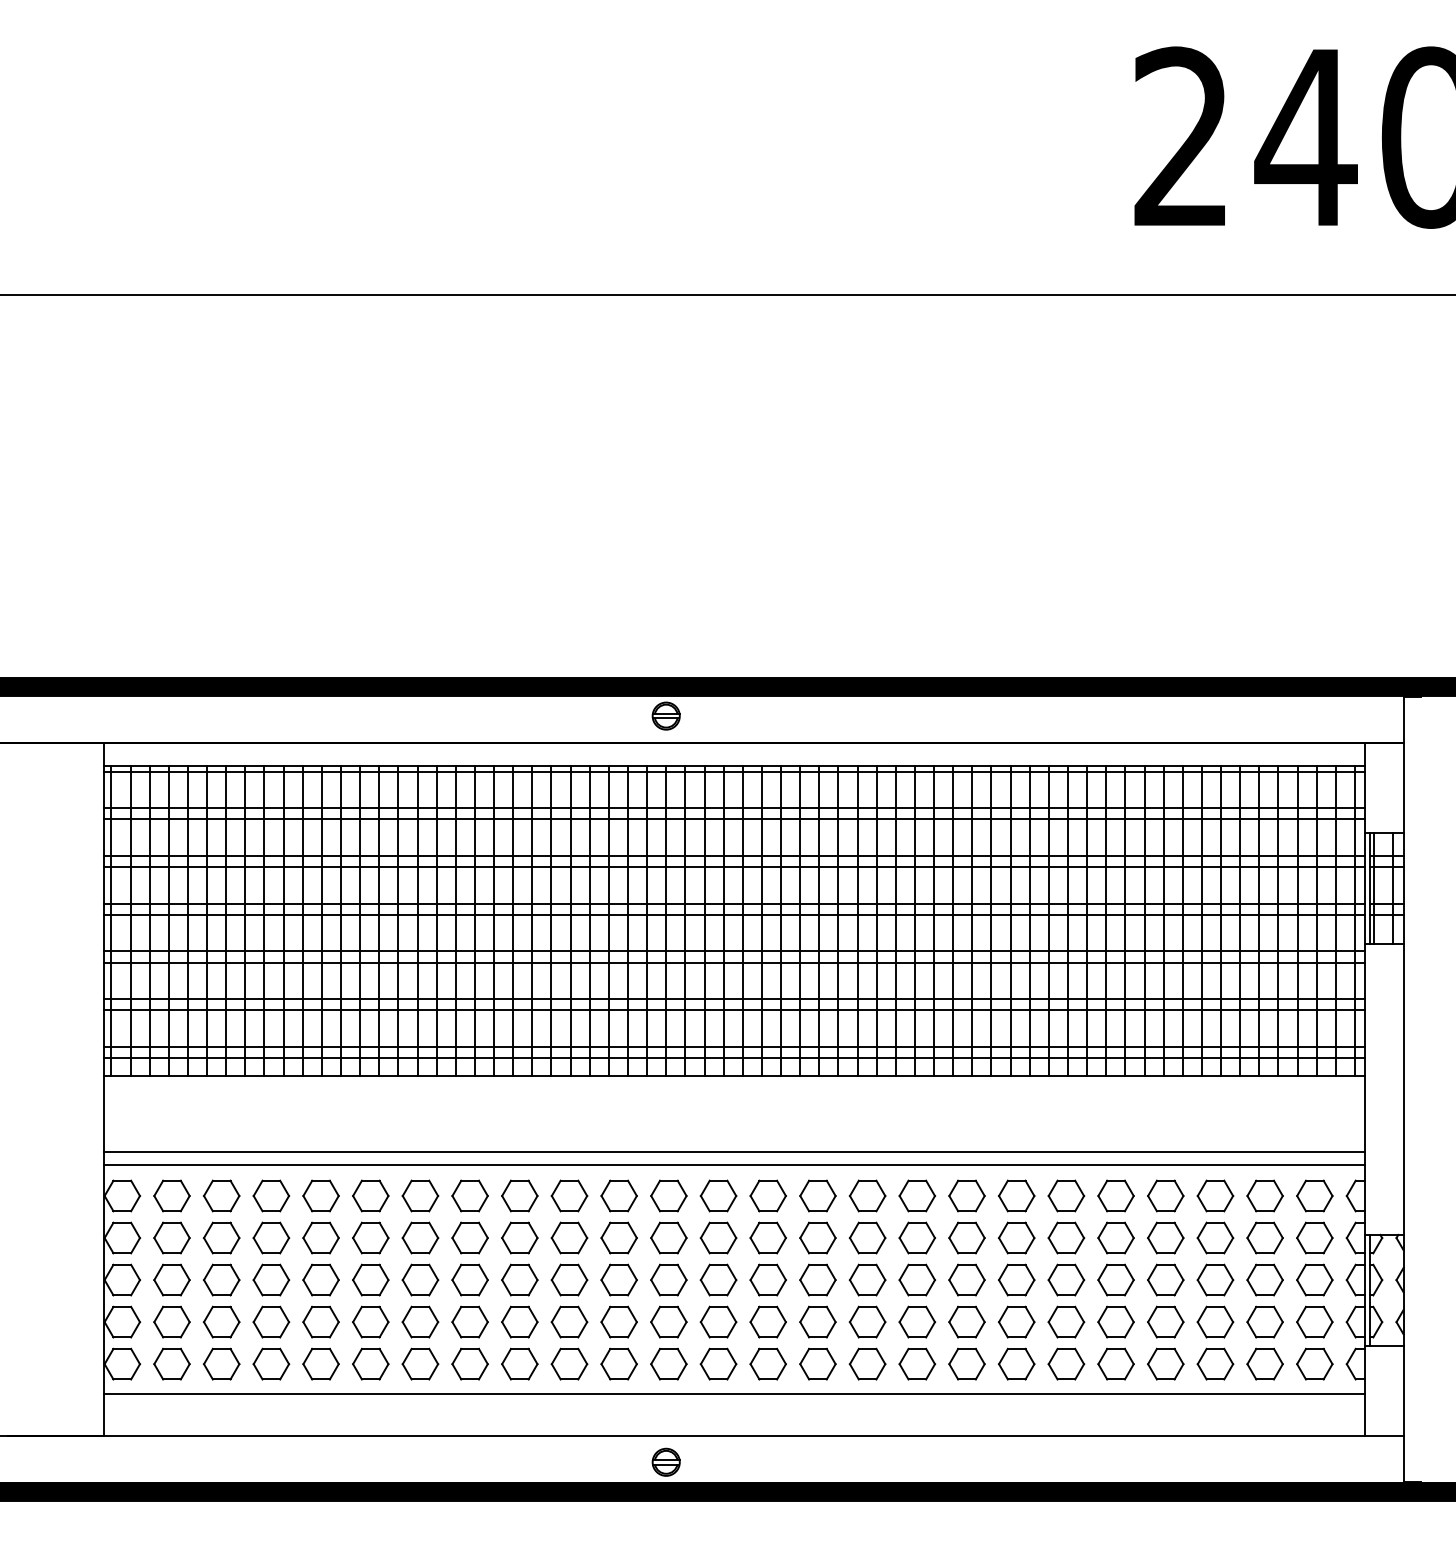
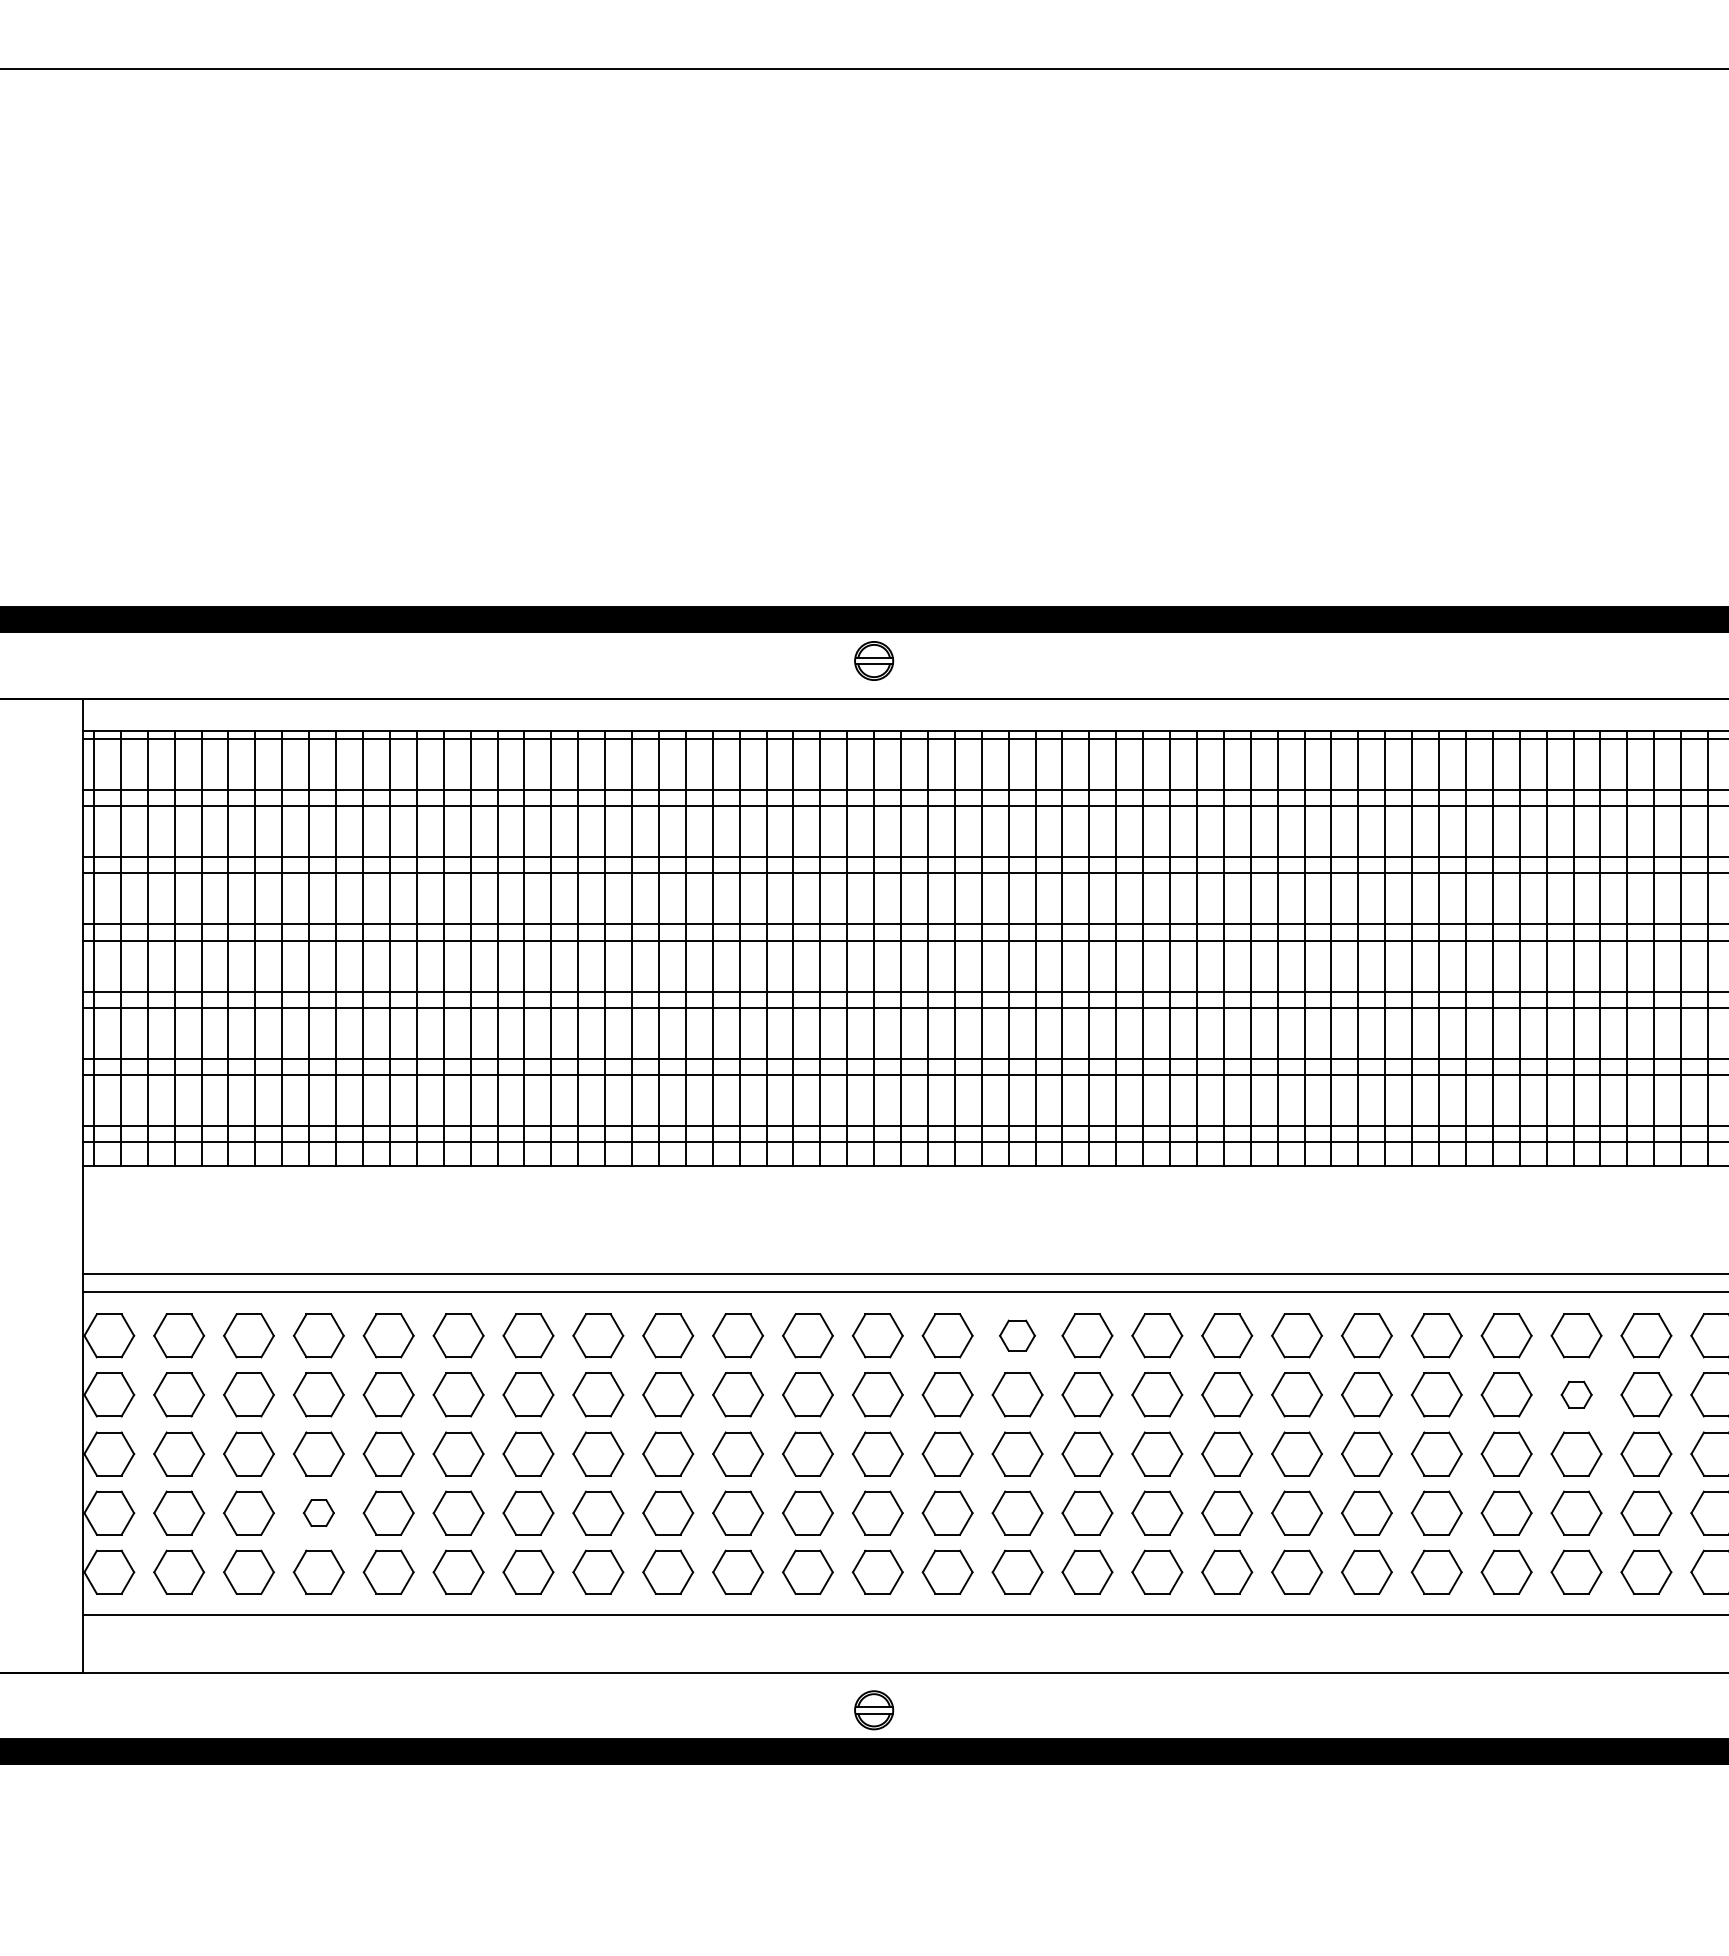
part: (767, 1195) -> (1016, 1335), size x0.7
part: (1165, 1237) -> (1576, 1394), size x0.6
part: (271, 1321) -> (319, 1512), size x0.6

